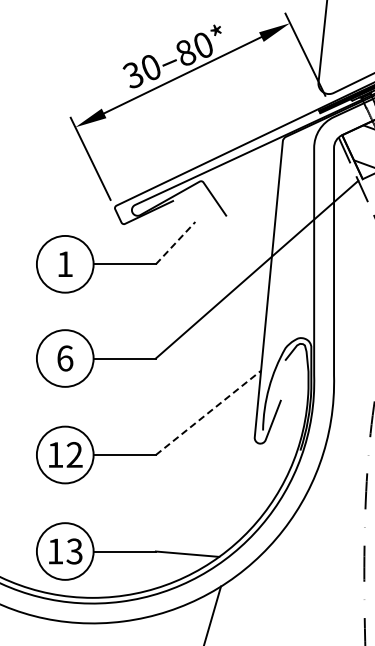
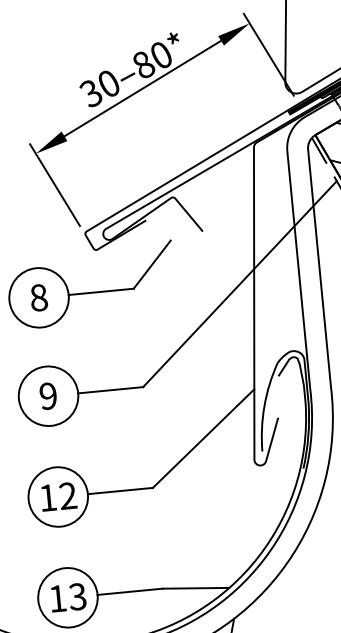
line: (175, 243) -> (152, 265), dashed -> solid
text: (65, 264) -> (39, 298), 1 -> 8
text: (65, 358) -> (48, 396), 6 -> 9
line: (208, 412) -> (203, 438), dashed -> solid

